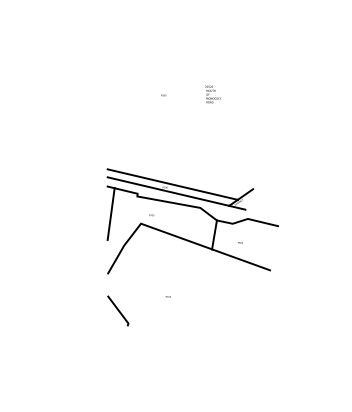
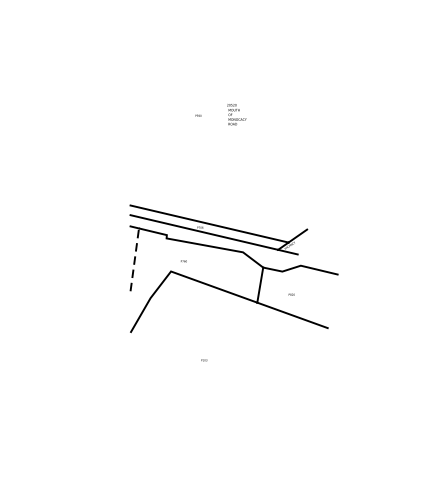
text: (212, 94) -> (235, 114), moved
line: (111, 213) -> (135, 259), solid -> dashed
line: (118, 310) -> (143, 376), removed

